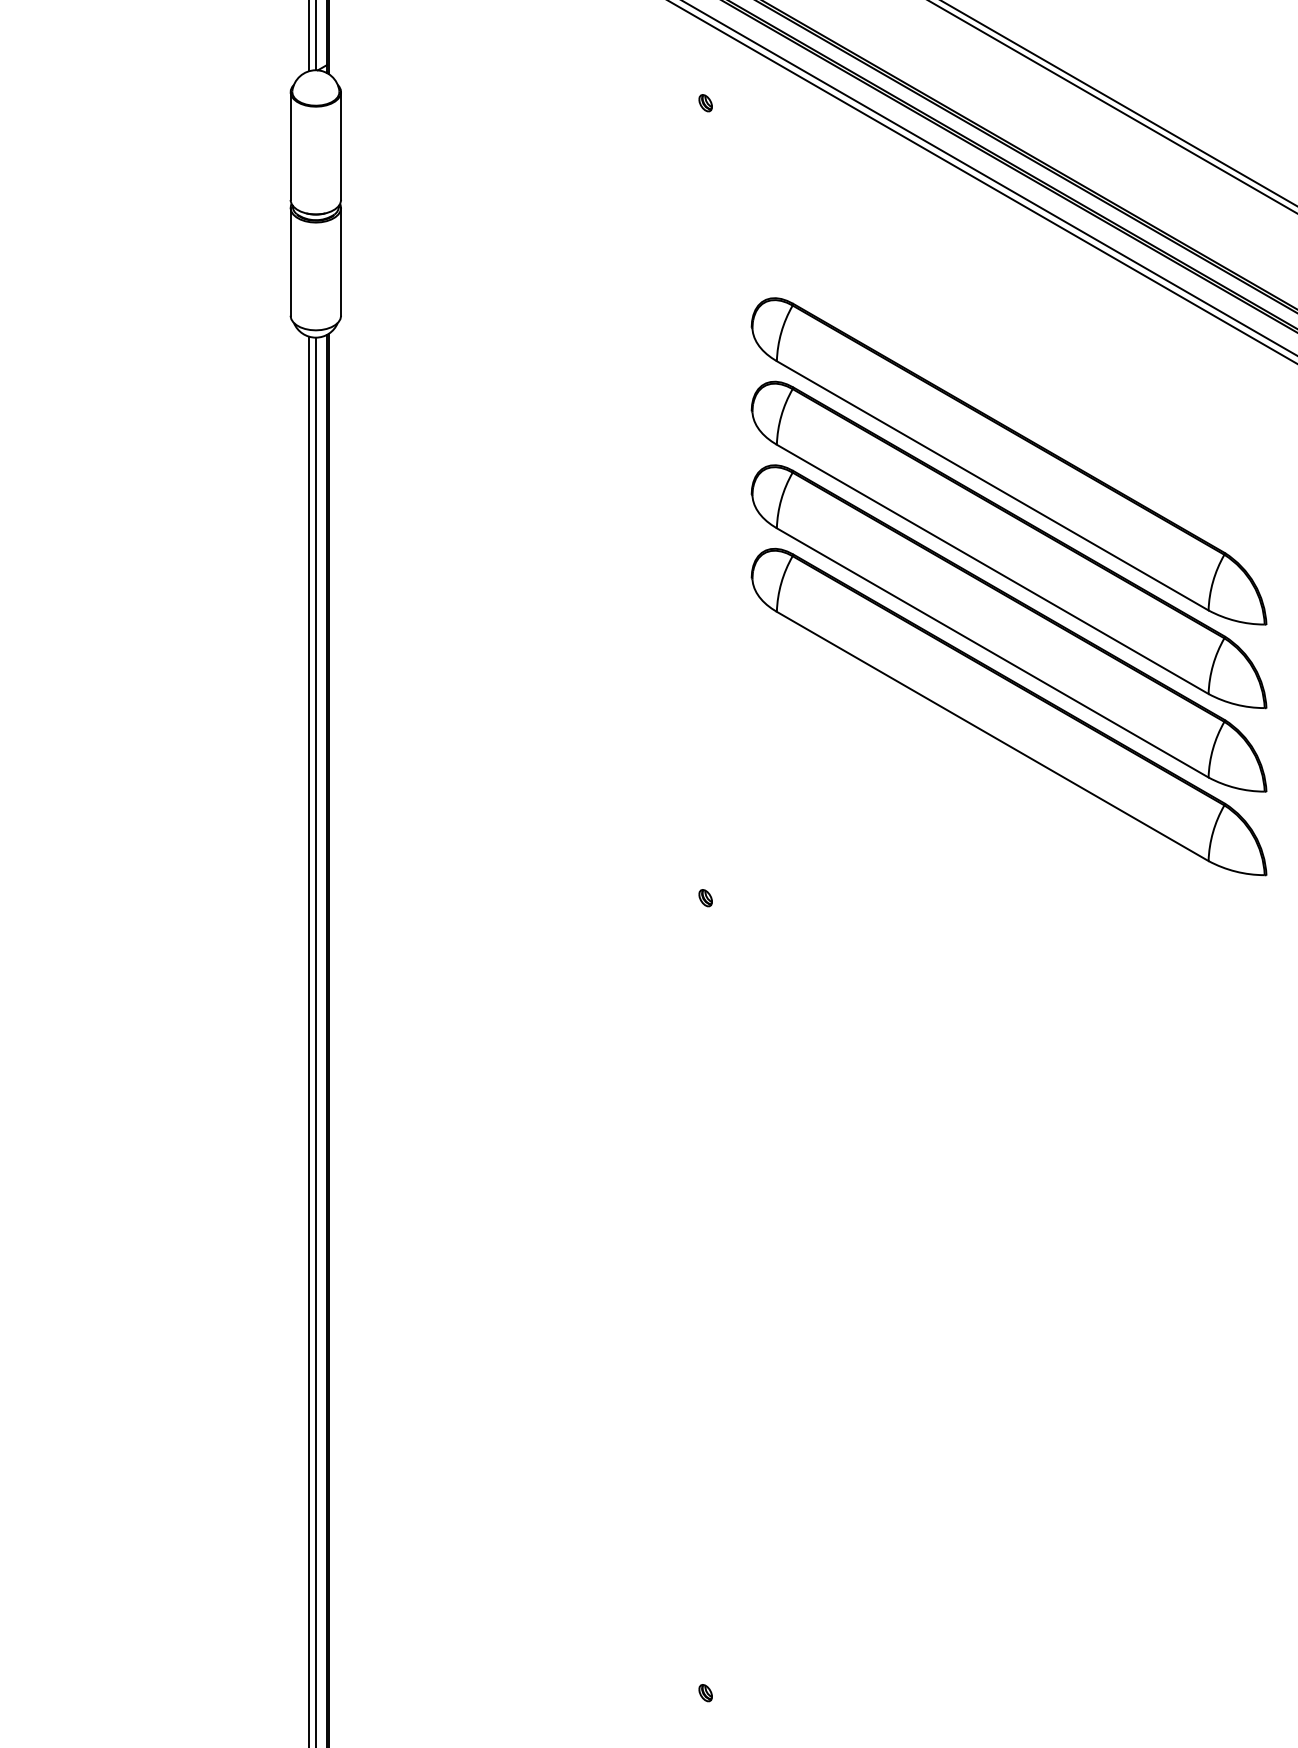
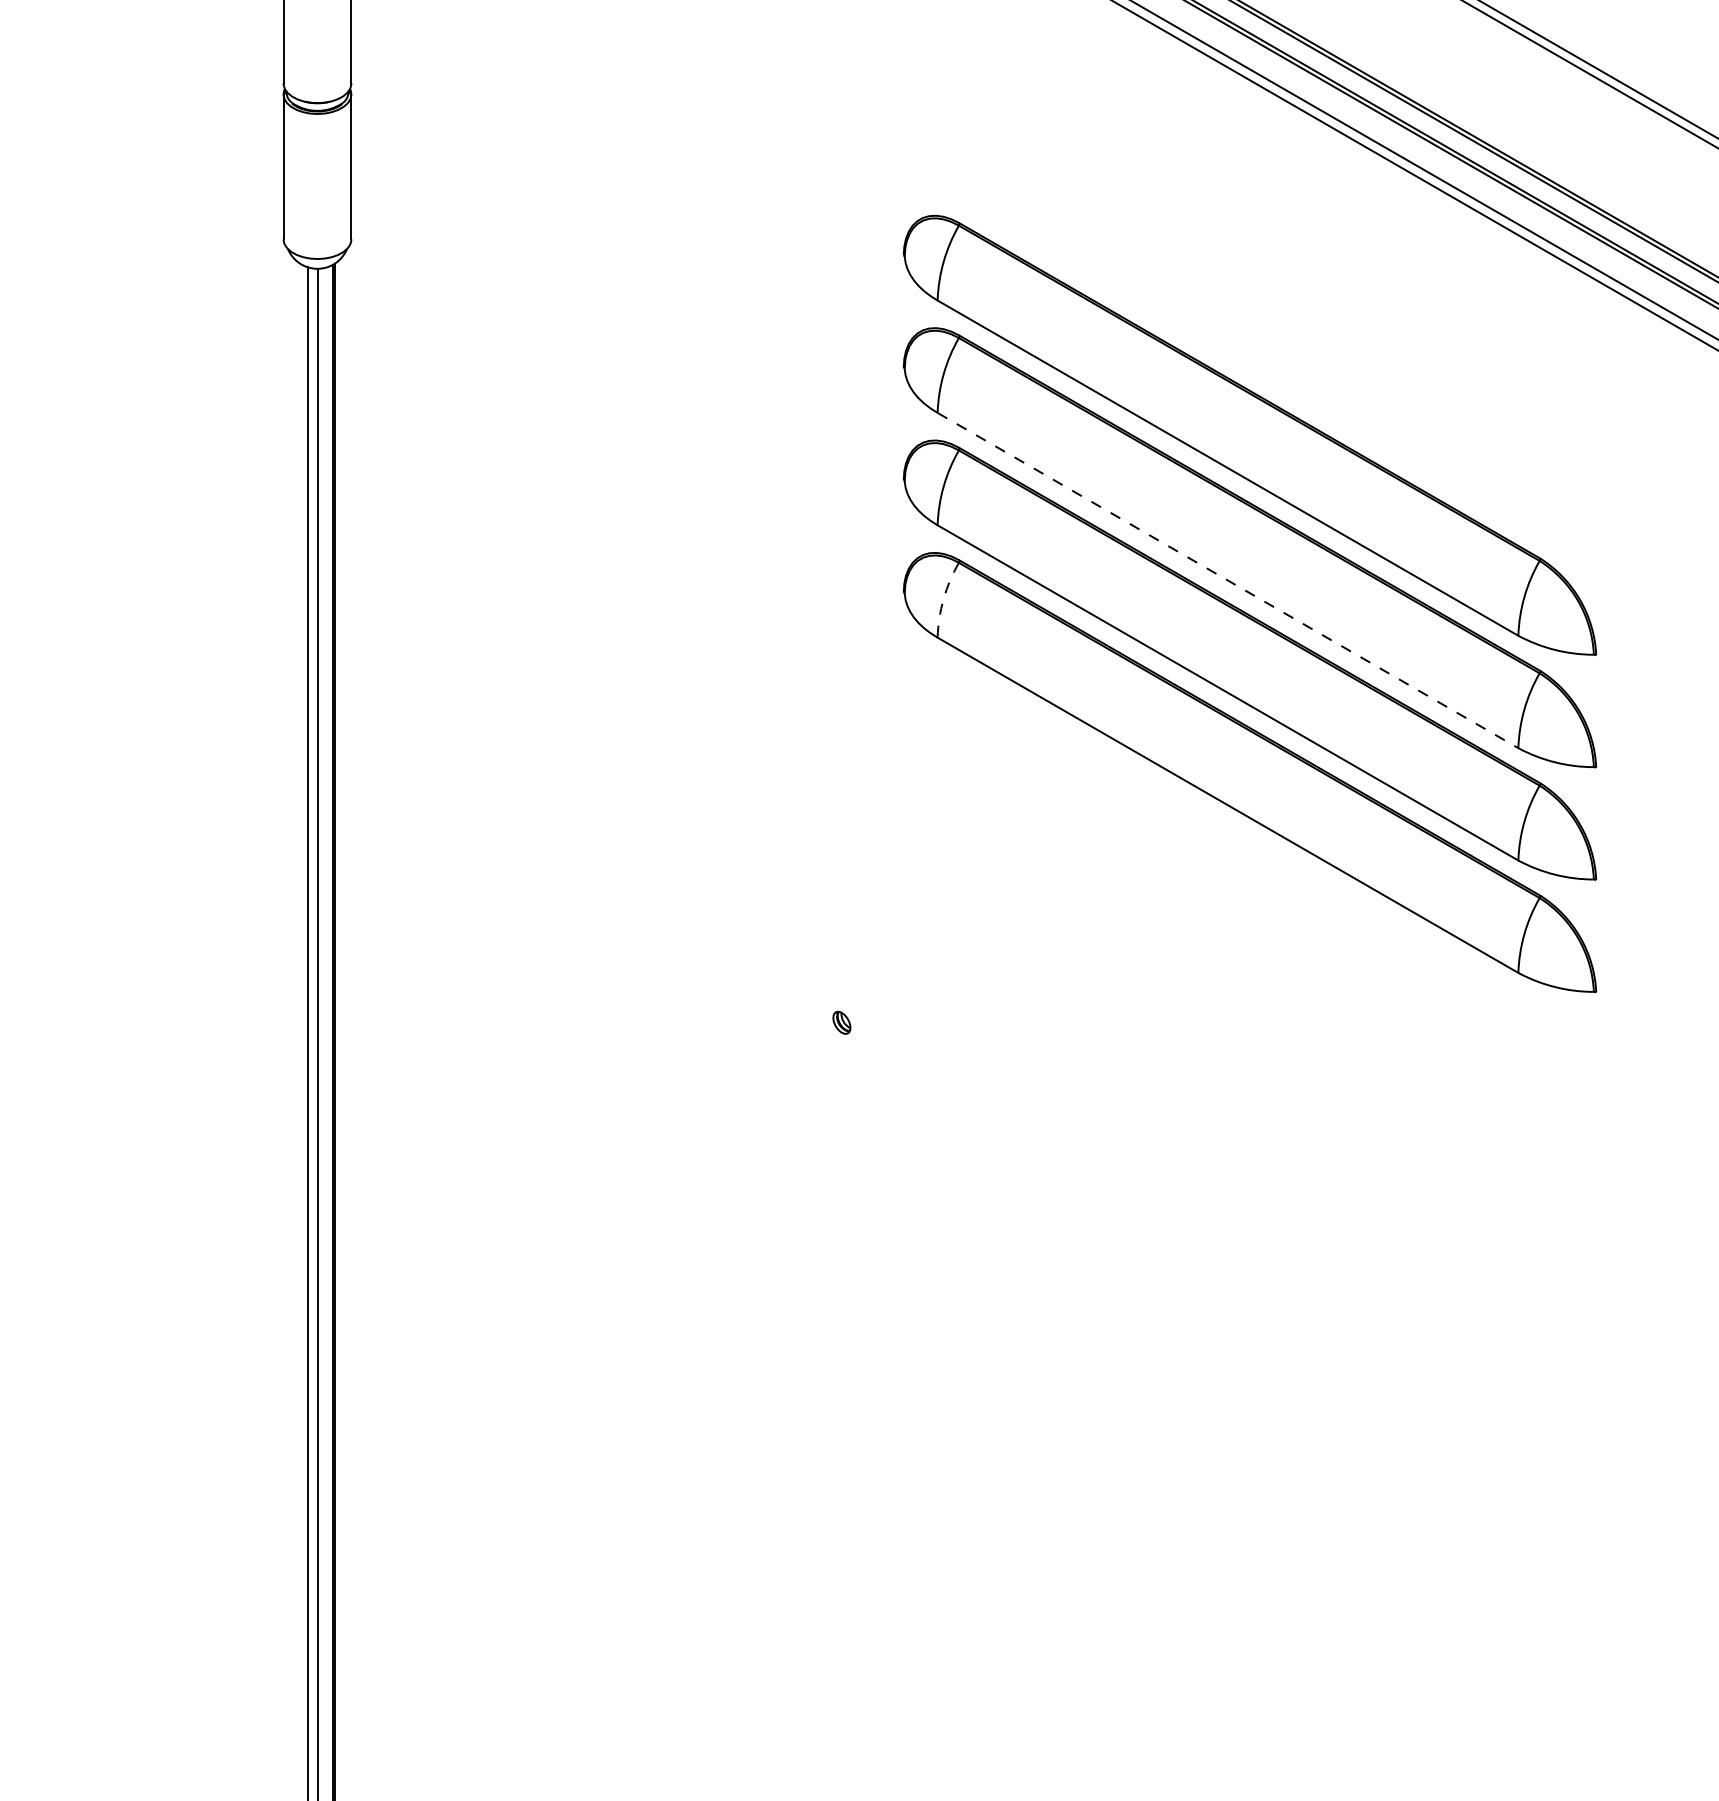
line: (993, 569) -> (1229, 580), solid -> dashed
arc: (781, 583) -> (943, 599), solid -> dashed

